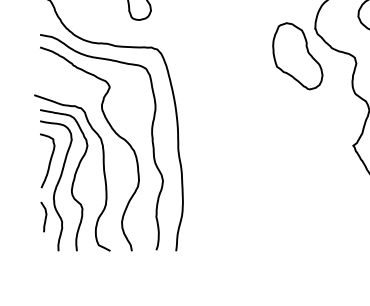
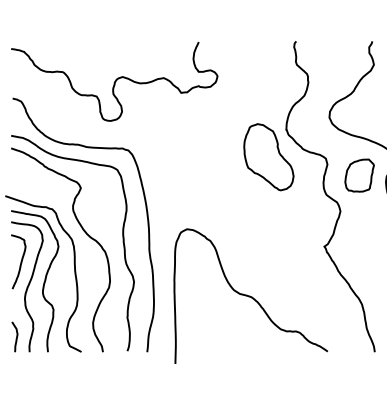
curve: (279, 194) -> (250, 295), added
curve: (45, 216) -> (16, 336), moved

